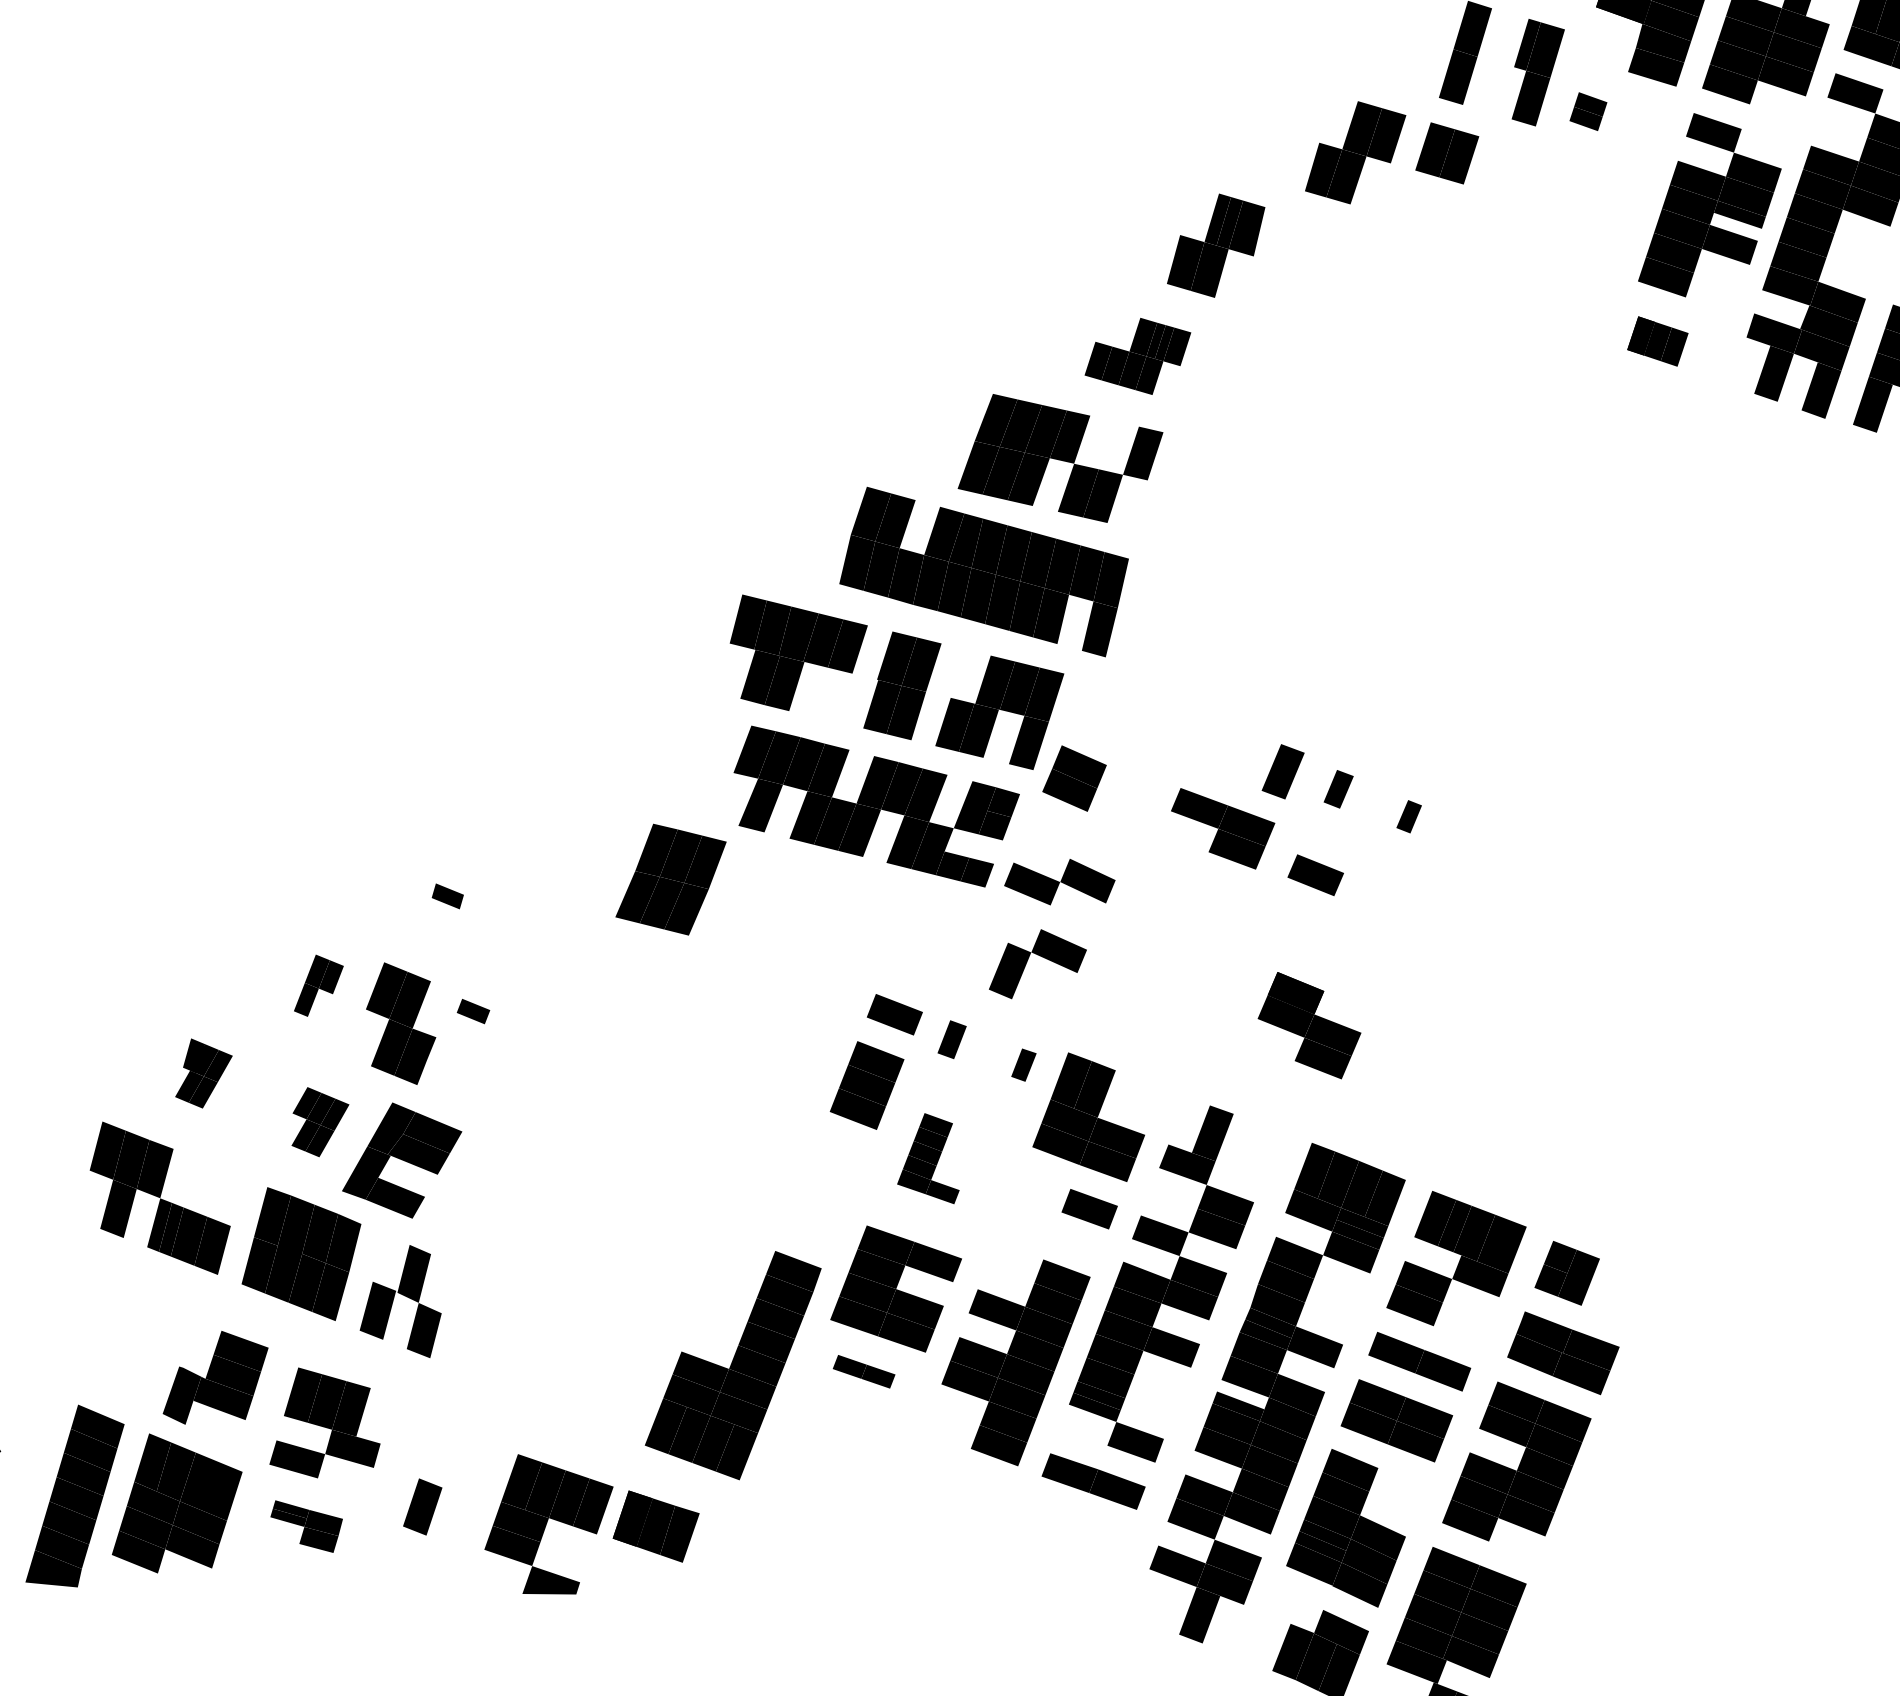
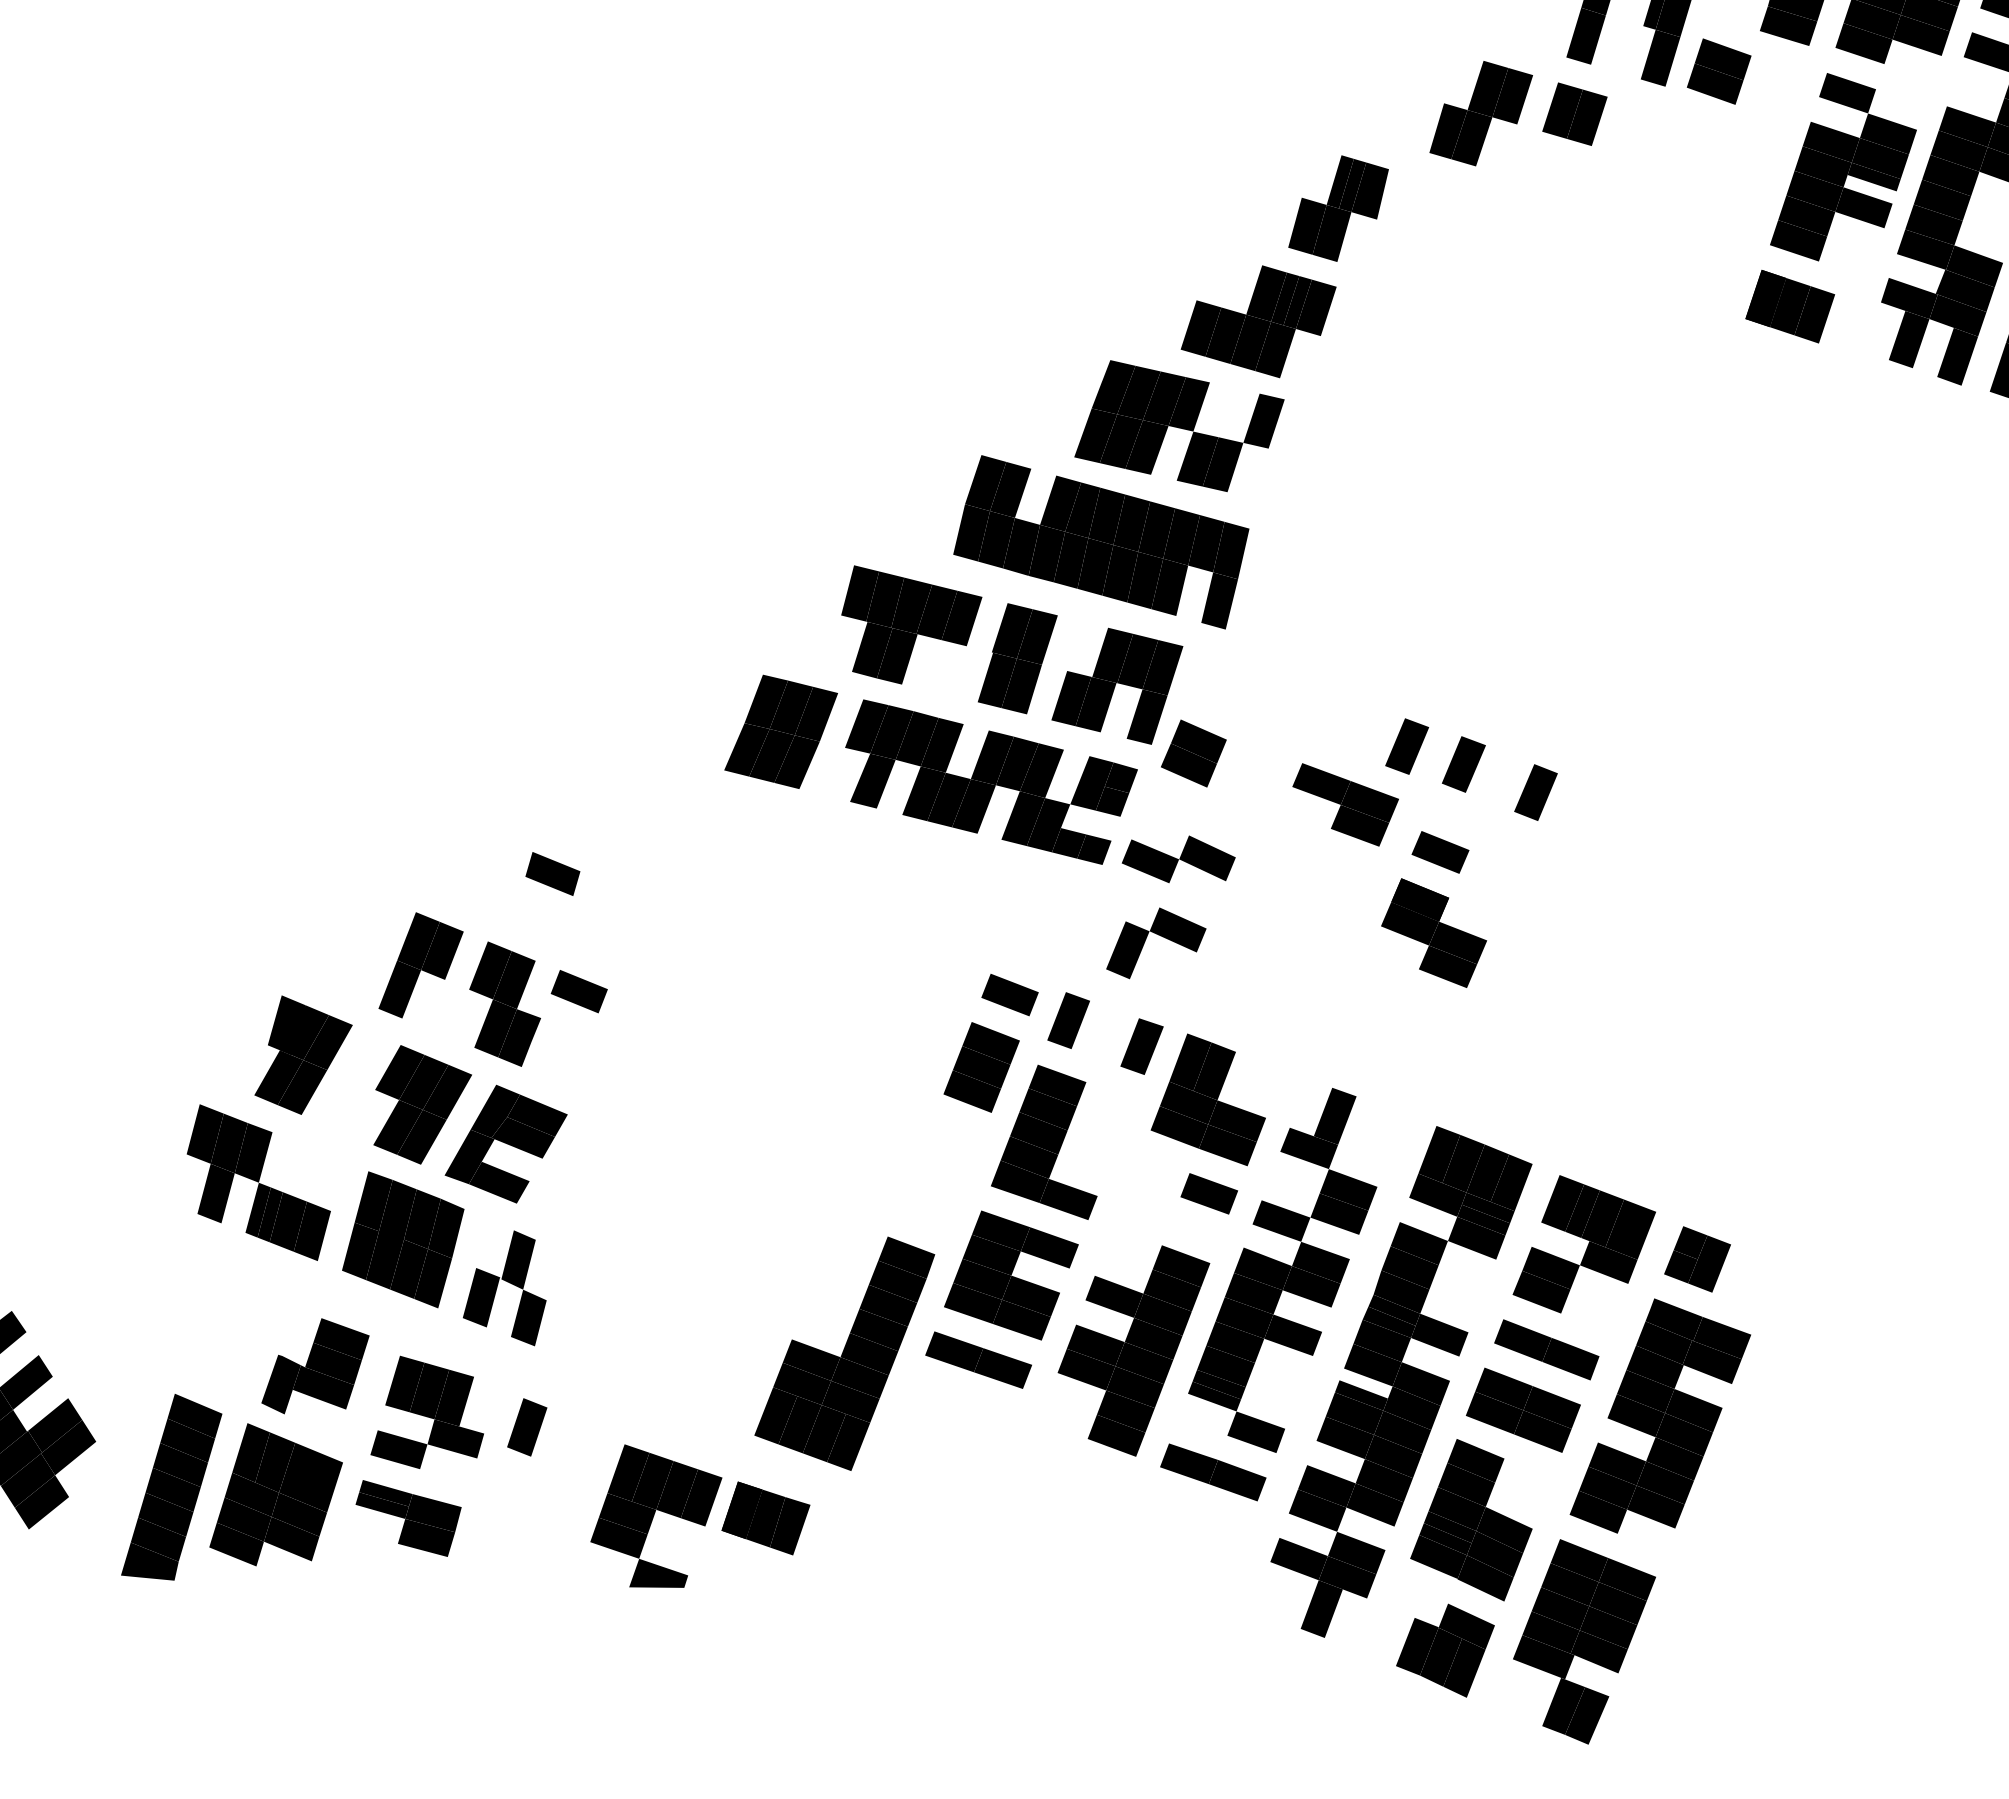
part: (1588, 111) -> (1719, 71), size x1.67
part: (1658, 341) -> (1790, 306), size x1.43
part: (1137, 356) -> (1258, 321), size x1.43
part: (1338, 789) -> (1463, 764), size x1.43
part: (1408, 816) -> (1535, 792), size x1.67
part: (670, 879) -> (780, 731), moved
part: (447, 895) -> (552, 873), size x1.67
part: (318, 985) -> (420, 965), size x1.67
part: (472, 1011) -> (578, 991), size x1.67
part: (1309, 1024) -> (1434, 932), moved
part: (952, 1039) -> (1068, 1020), size x1.43
part: (1023, 1065) -> (1141, 1046), size x1.67
part: (203, 1072) -> (303, 1054), size x1.67
part: (320, 1121) -> (422, 1104), size x1.67
part: (928, 1157) -> (1044, 1141), size x1.67
part: (864, 1371) -> (978, 1359), size x1.67
fill: (1525, 1378) -> (1654, 1366), added
part: (422, 1507) -> (527, 1427), moved
part: (306, 1526) -> (408, 1518), size x1.43

